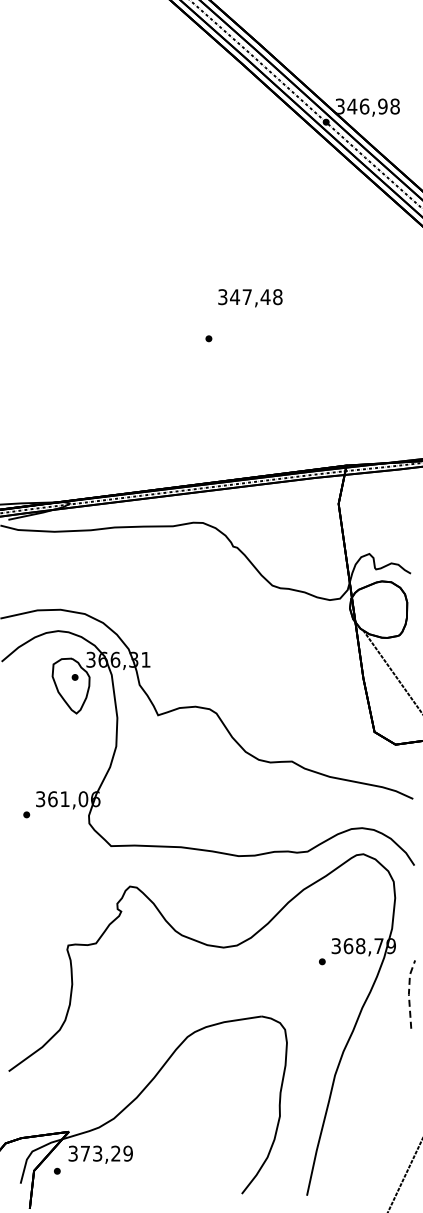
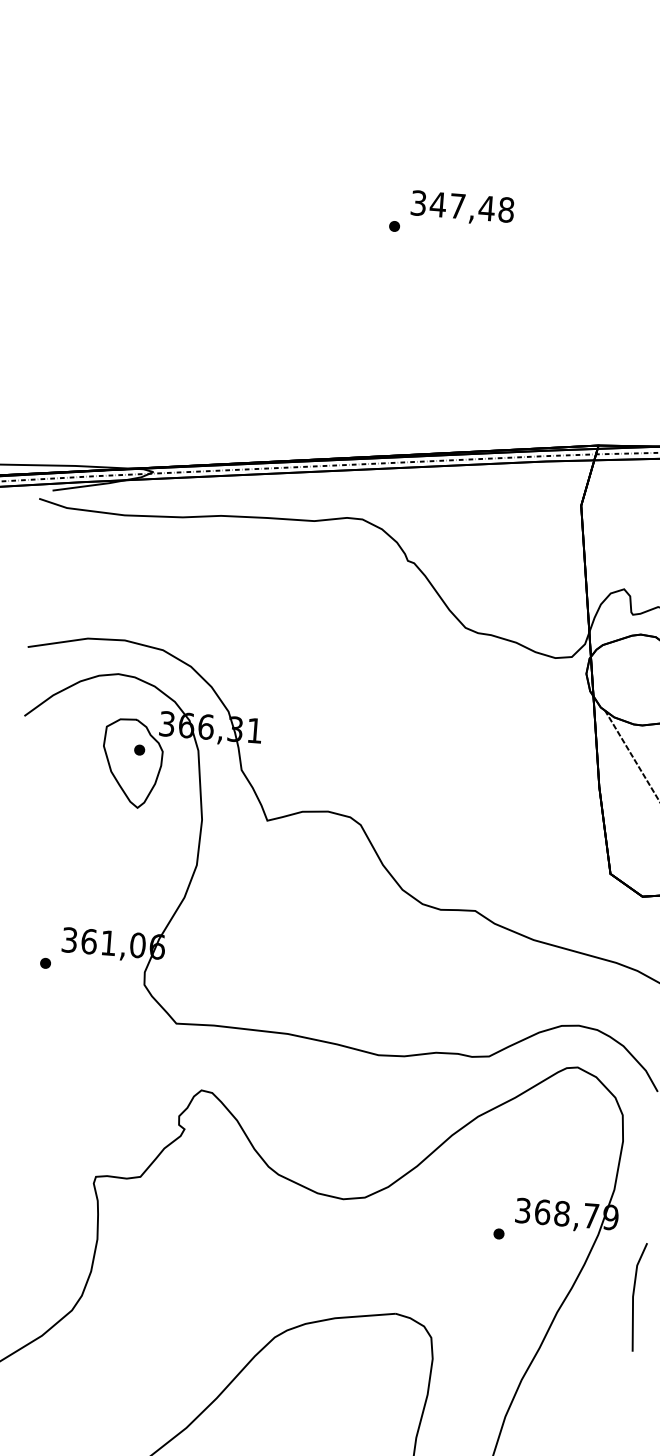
text: (250, 298) -> (462, 208), moved
line: (408, 993) -> (632, 1295), dashed -> solid

